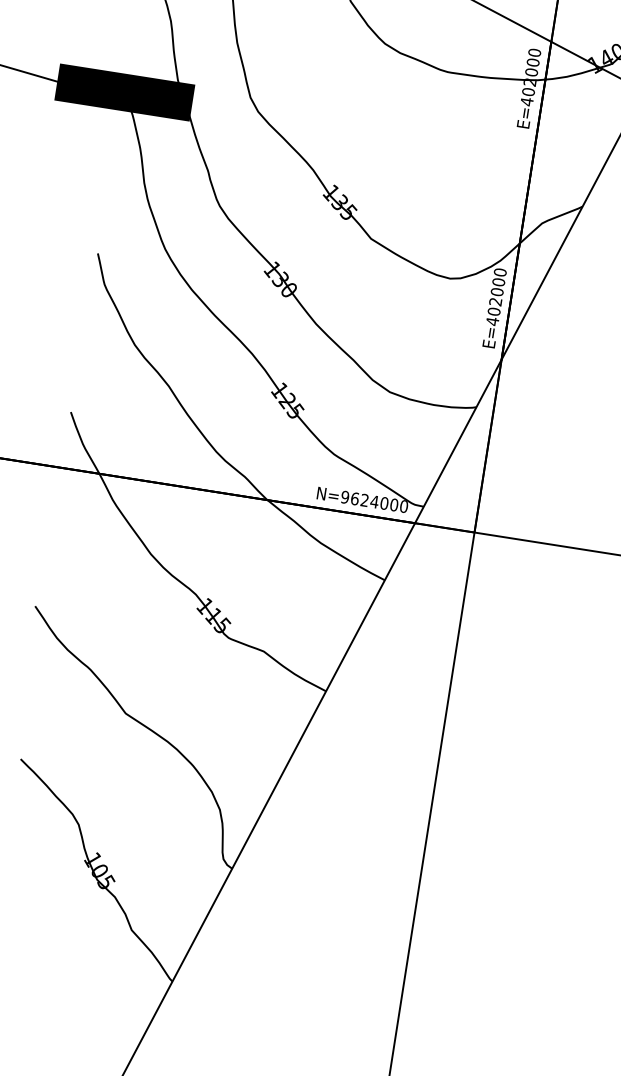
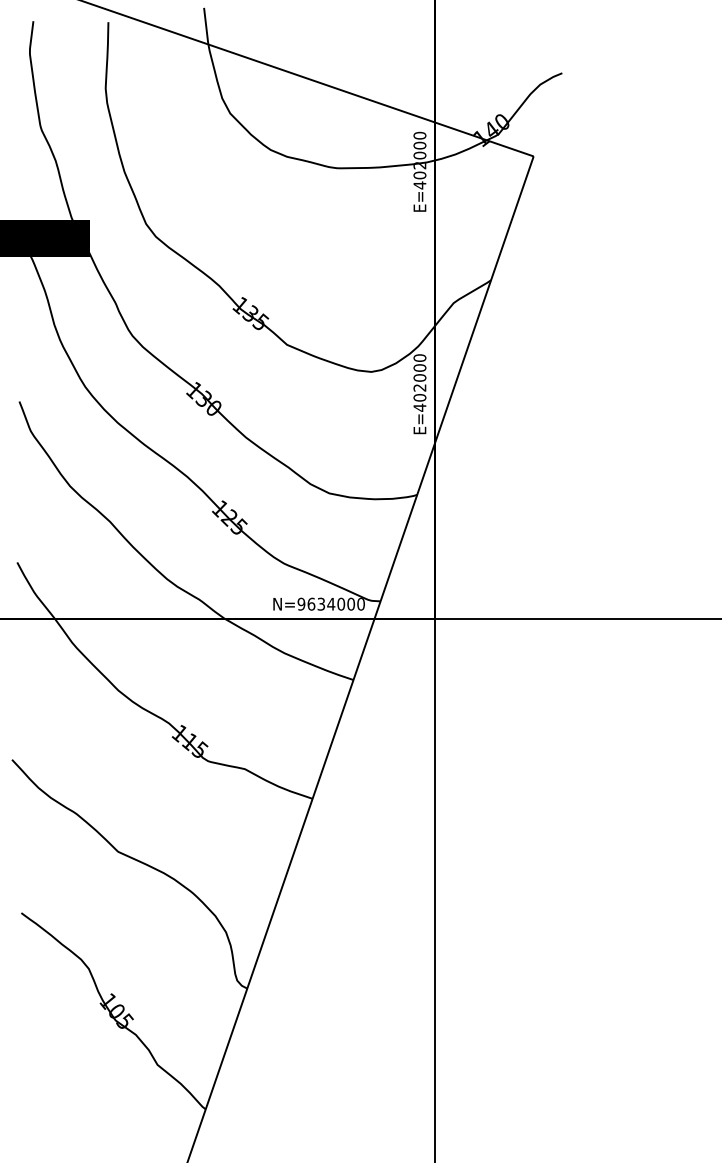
text: (363, 500) -> (320, 604), N=9624000 -> N=9634000

